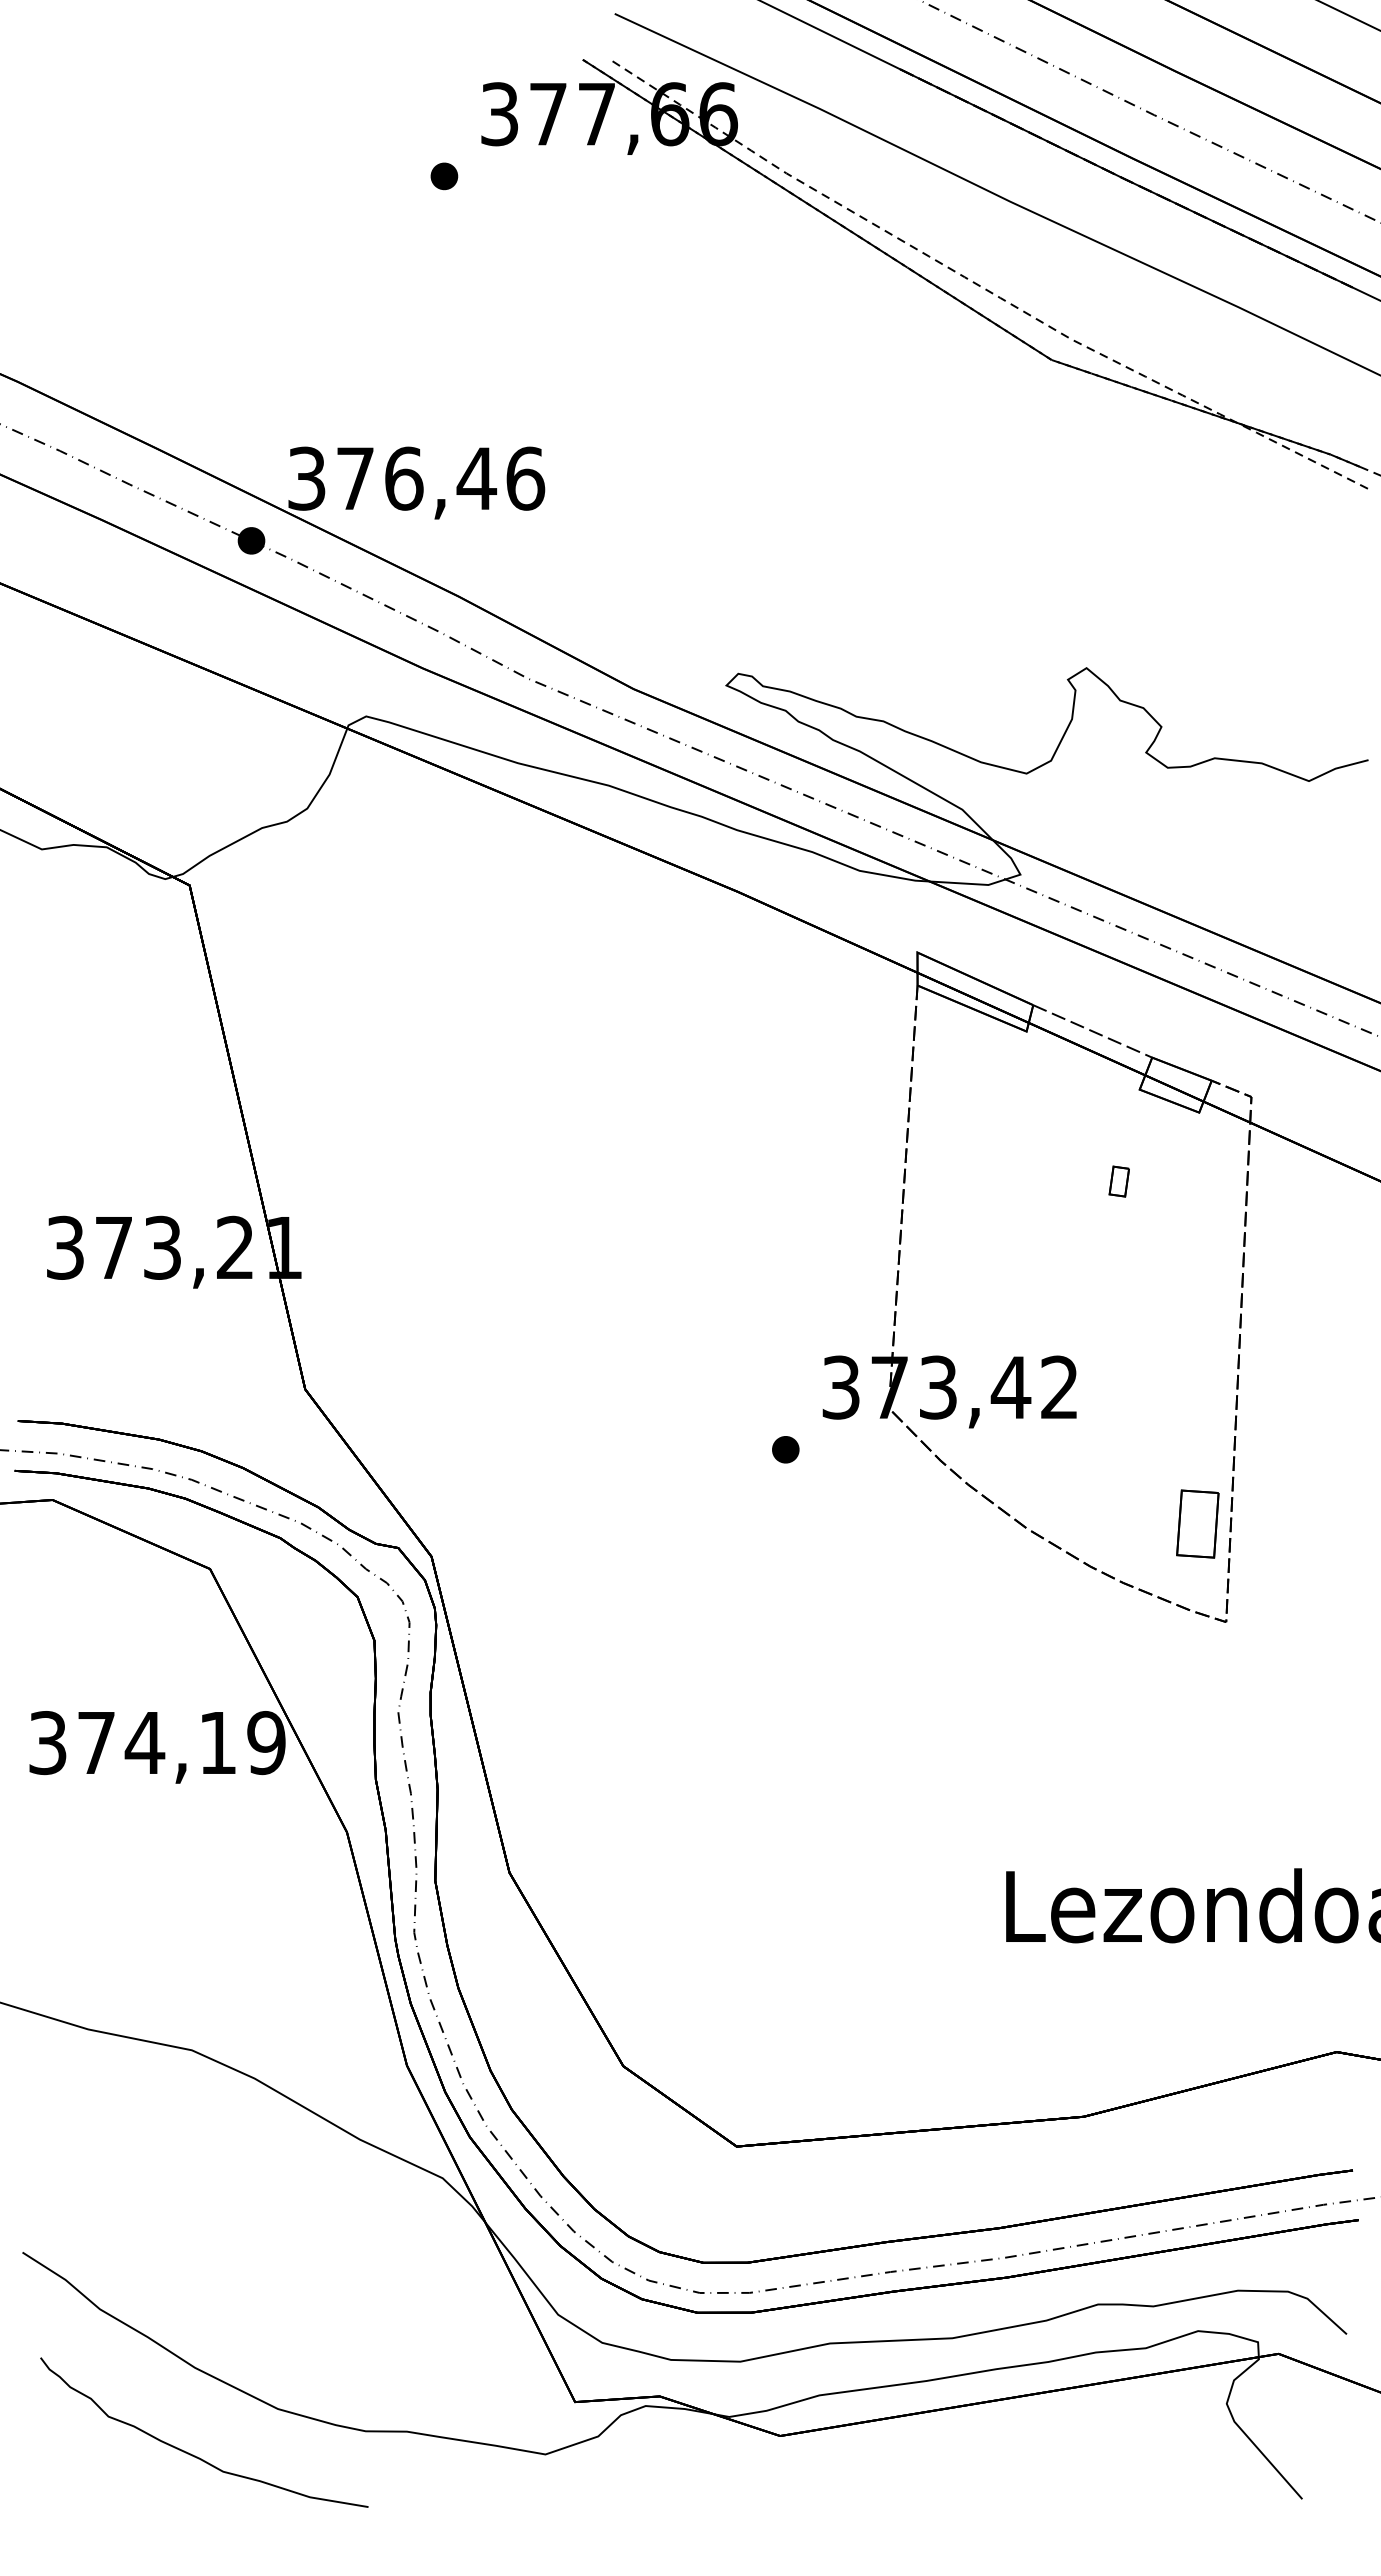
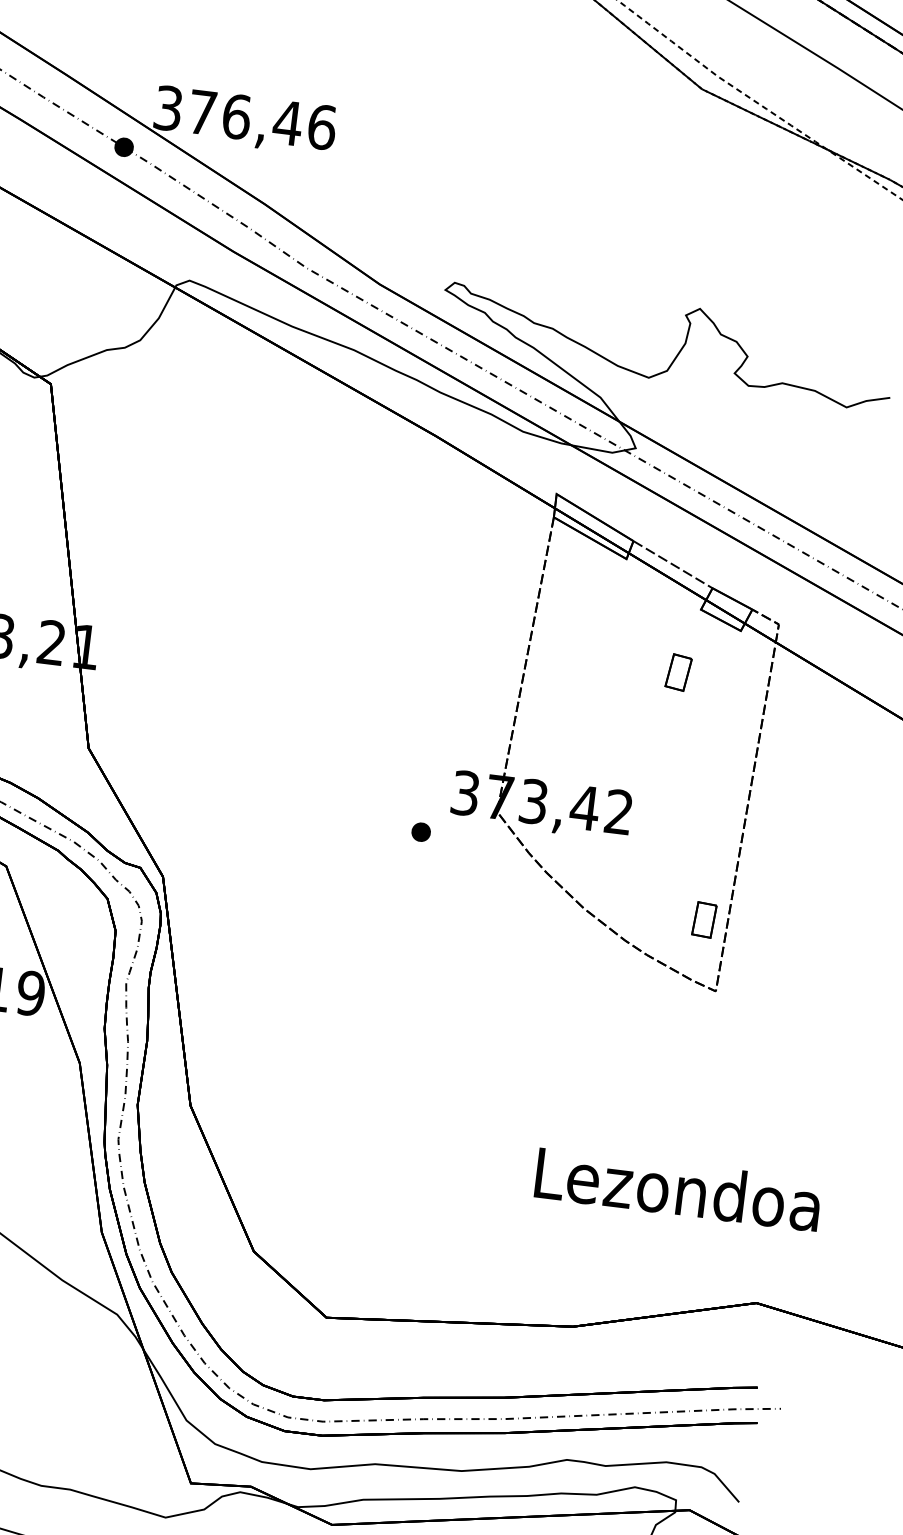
part: (1119, 1181) -> (678, 672), size x1.67
part: (1197, 1523) -> (704, 919), size x0.71

